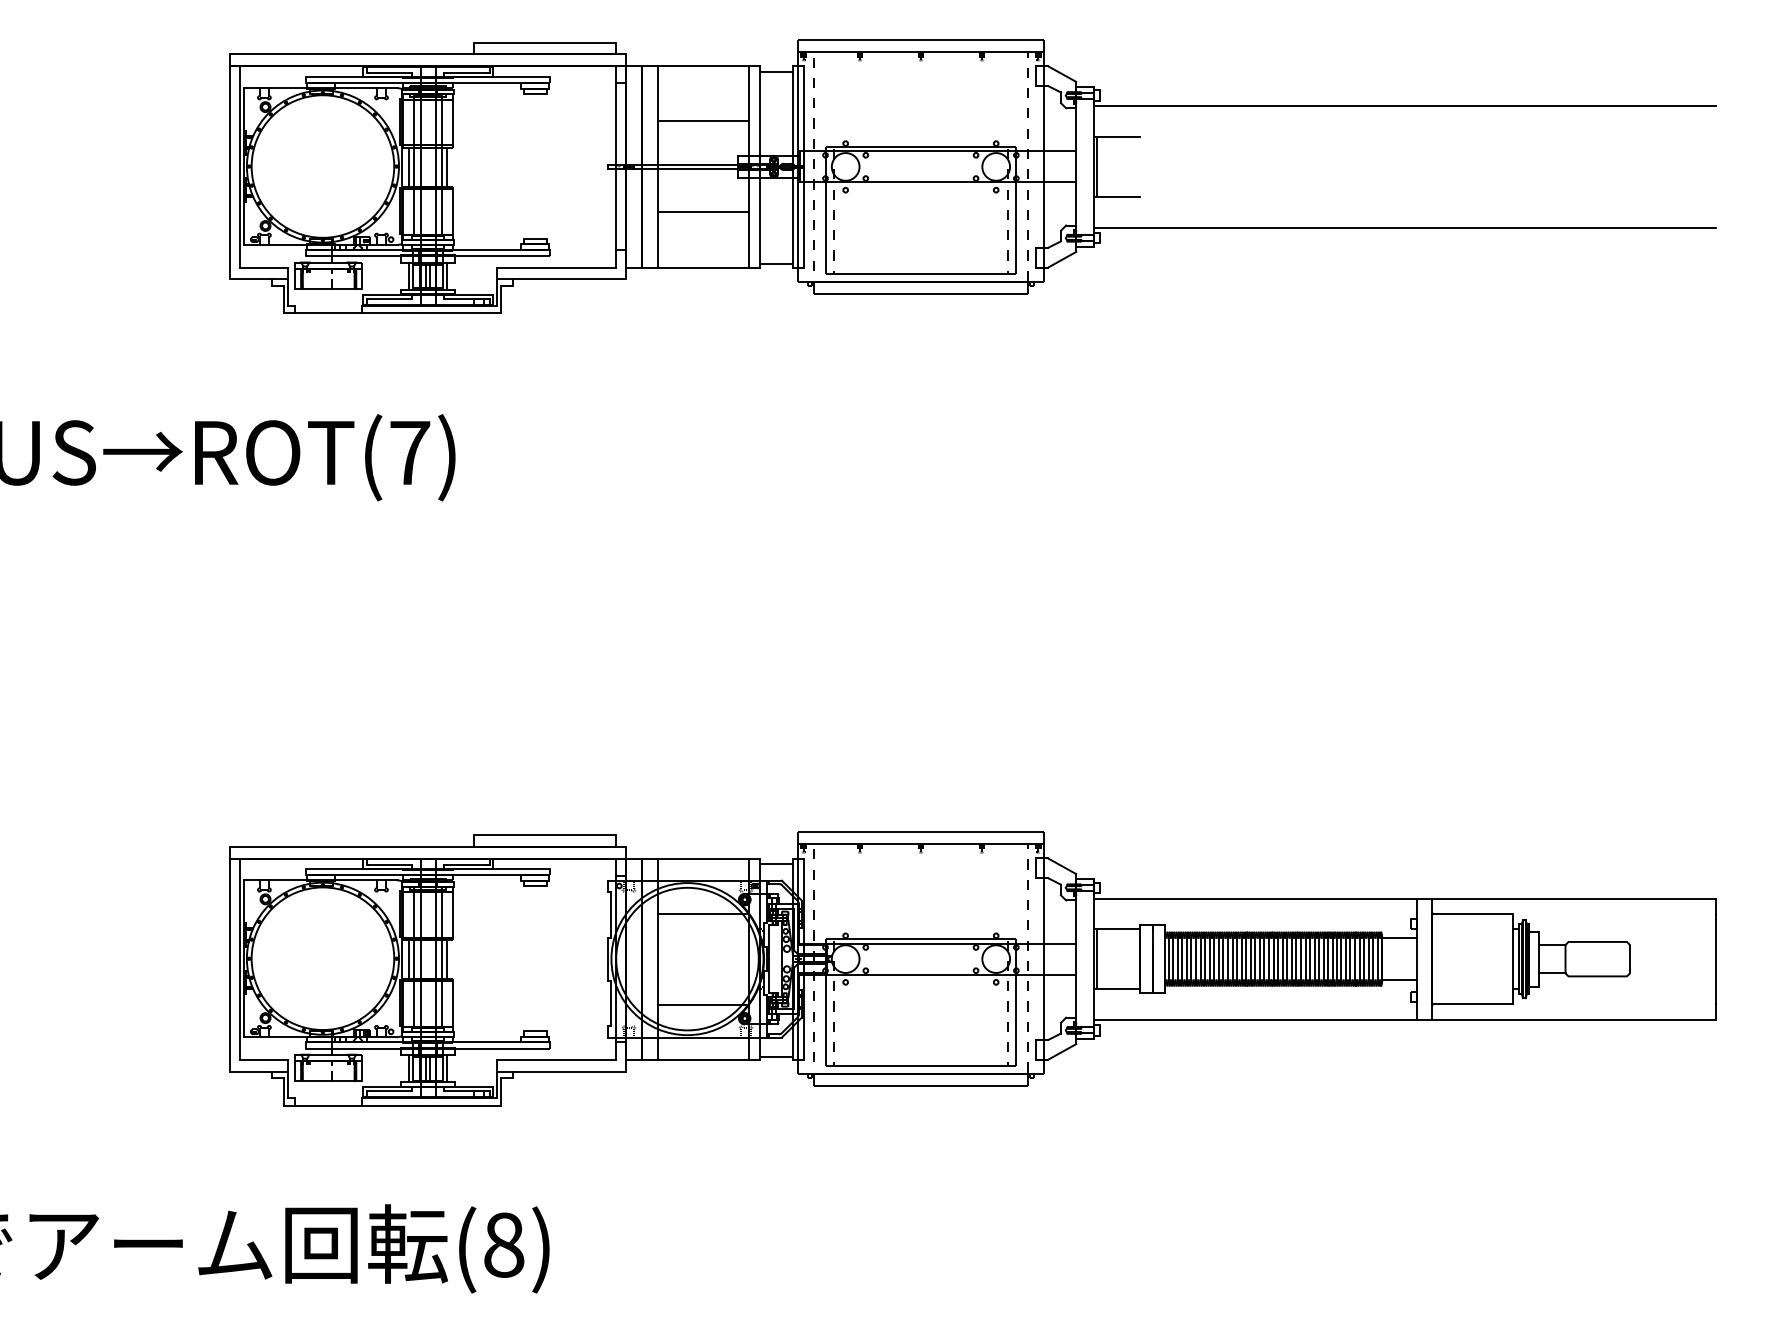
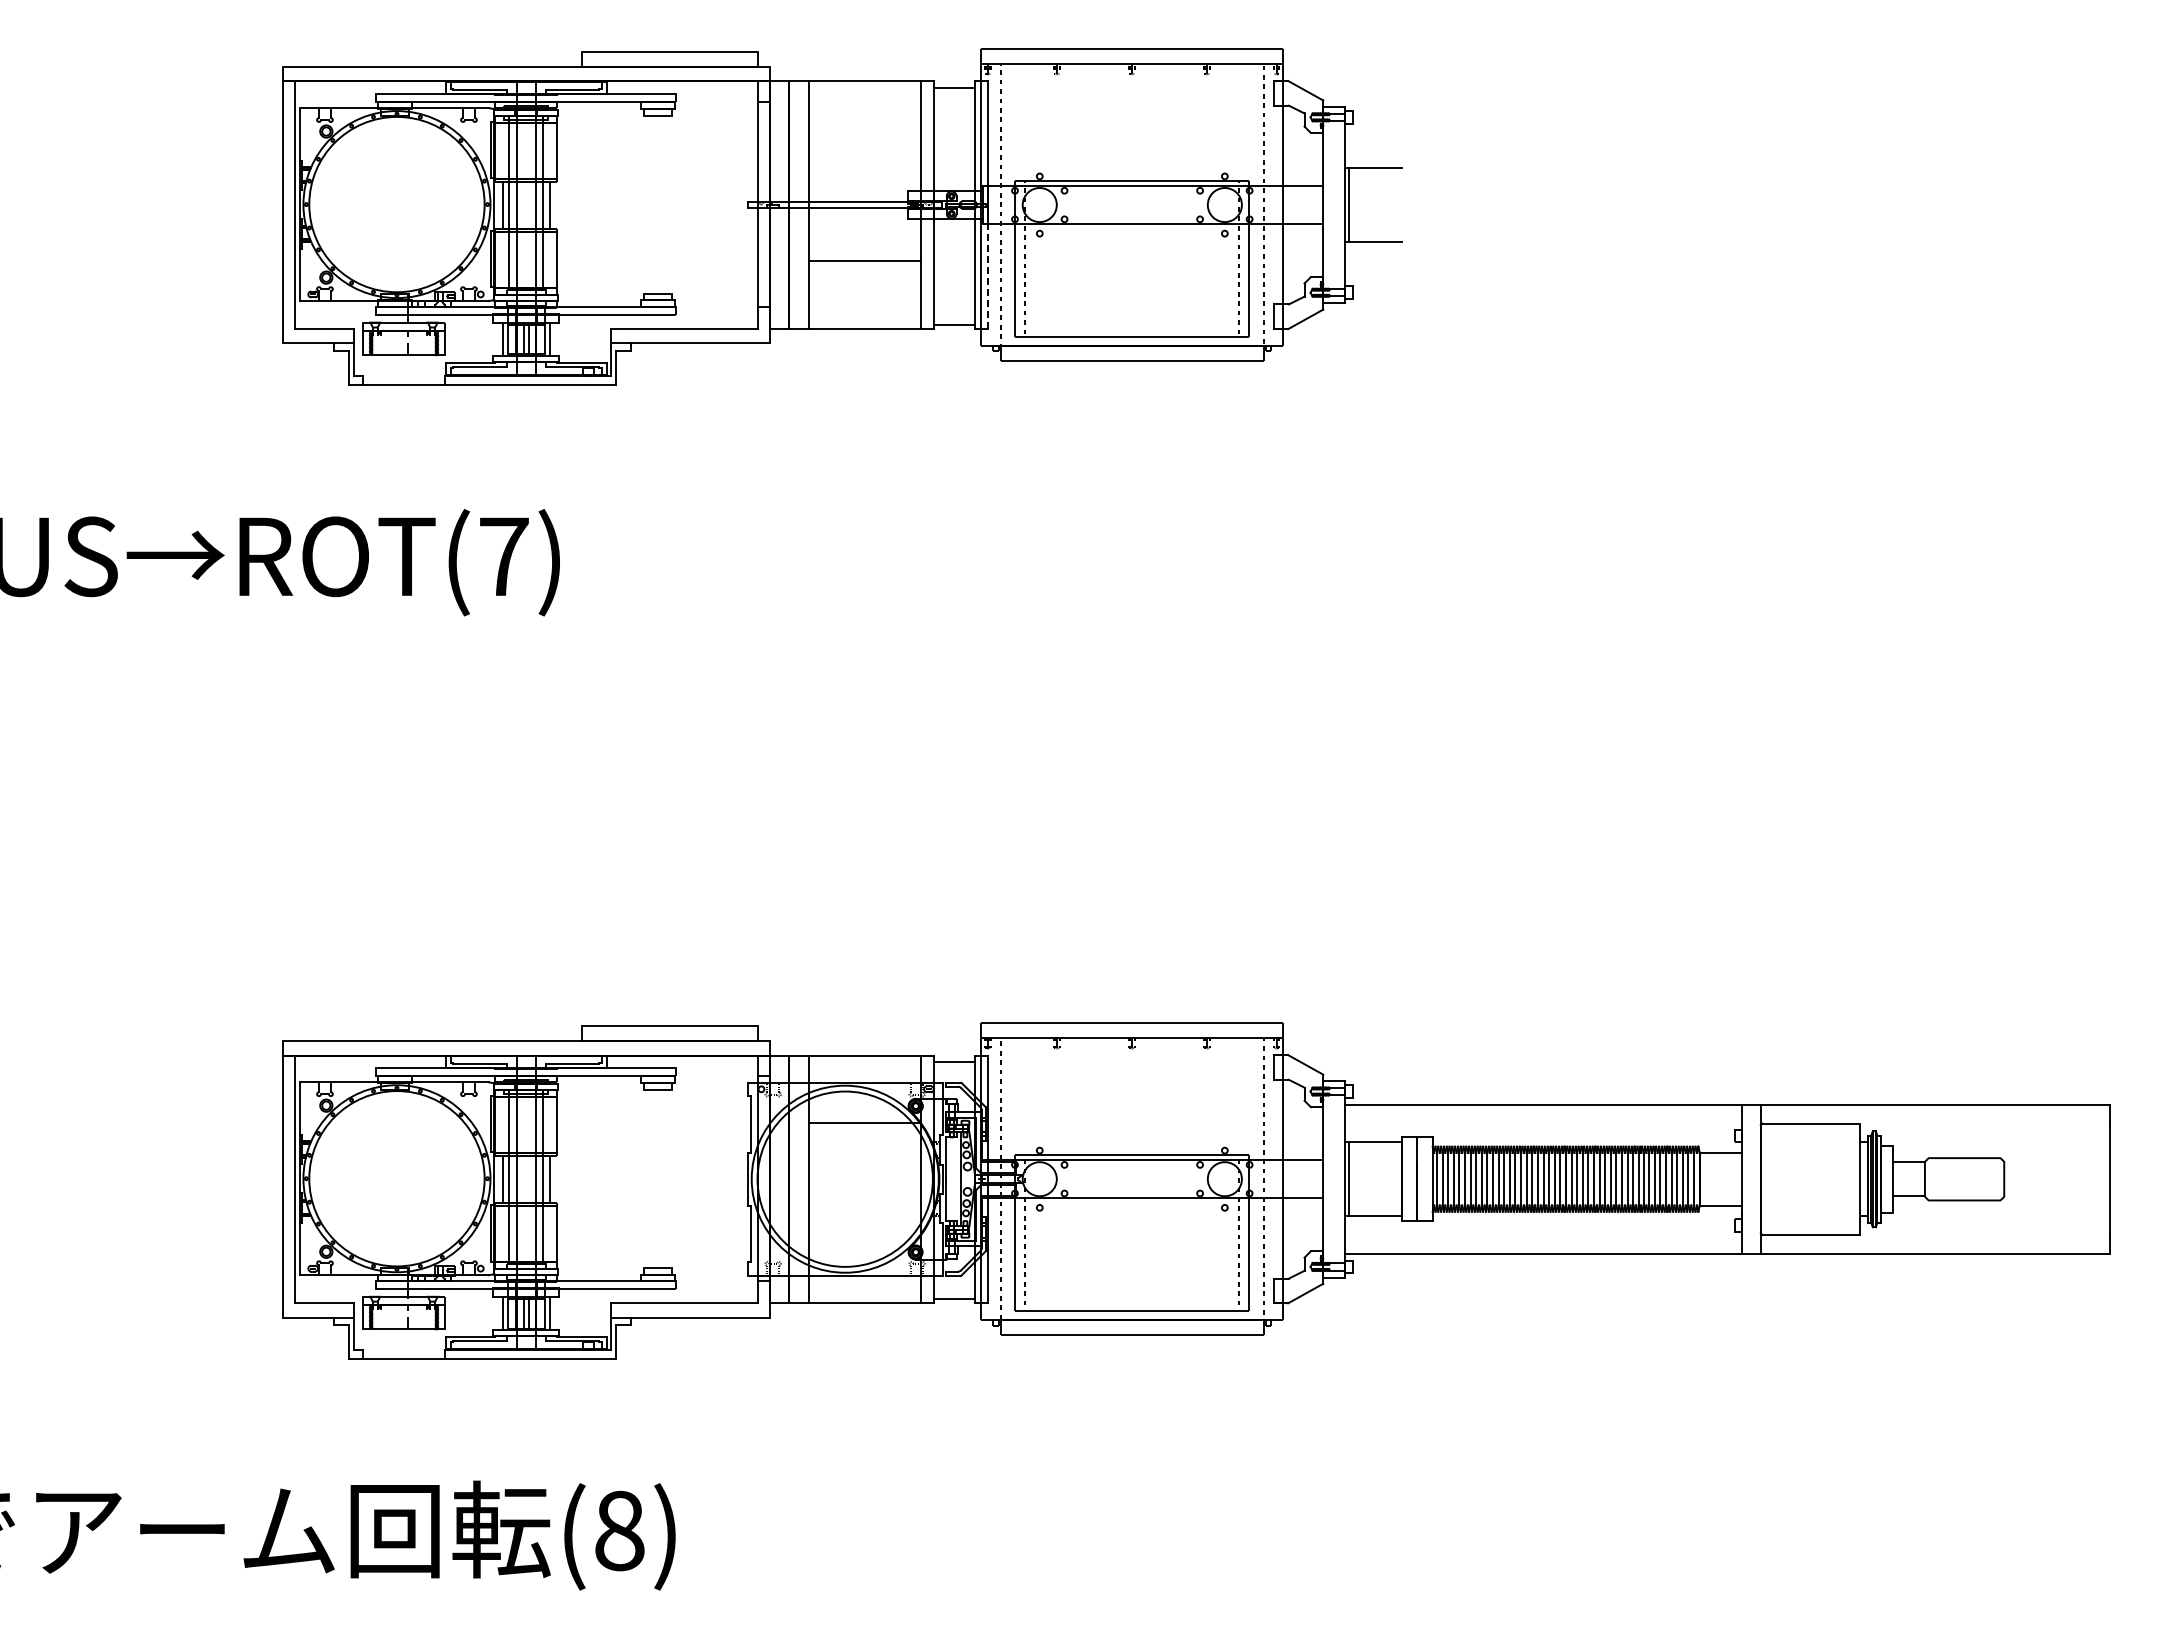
line: (1404, 106) -> (1727, 130), removed
line: (703, 121) -> (864, 149), removed
line: (803, 222) -> (988, 273), solid -> dashed
line: (1404, 227) -> (1727, 279), removed
line: (703, 1004) -> (864, 1235), removed

